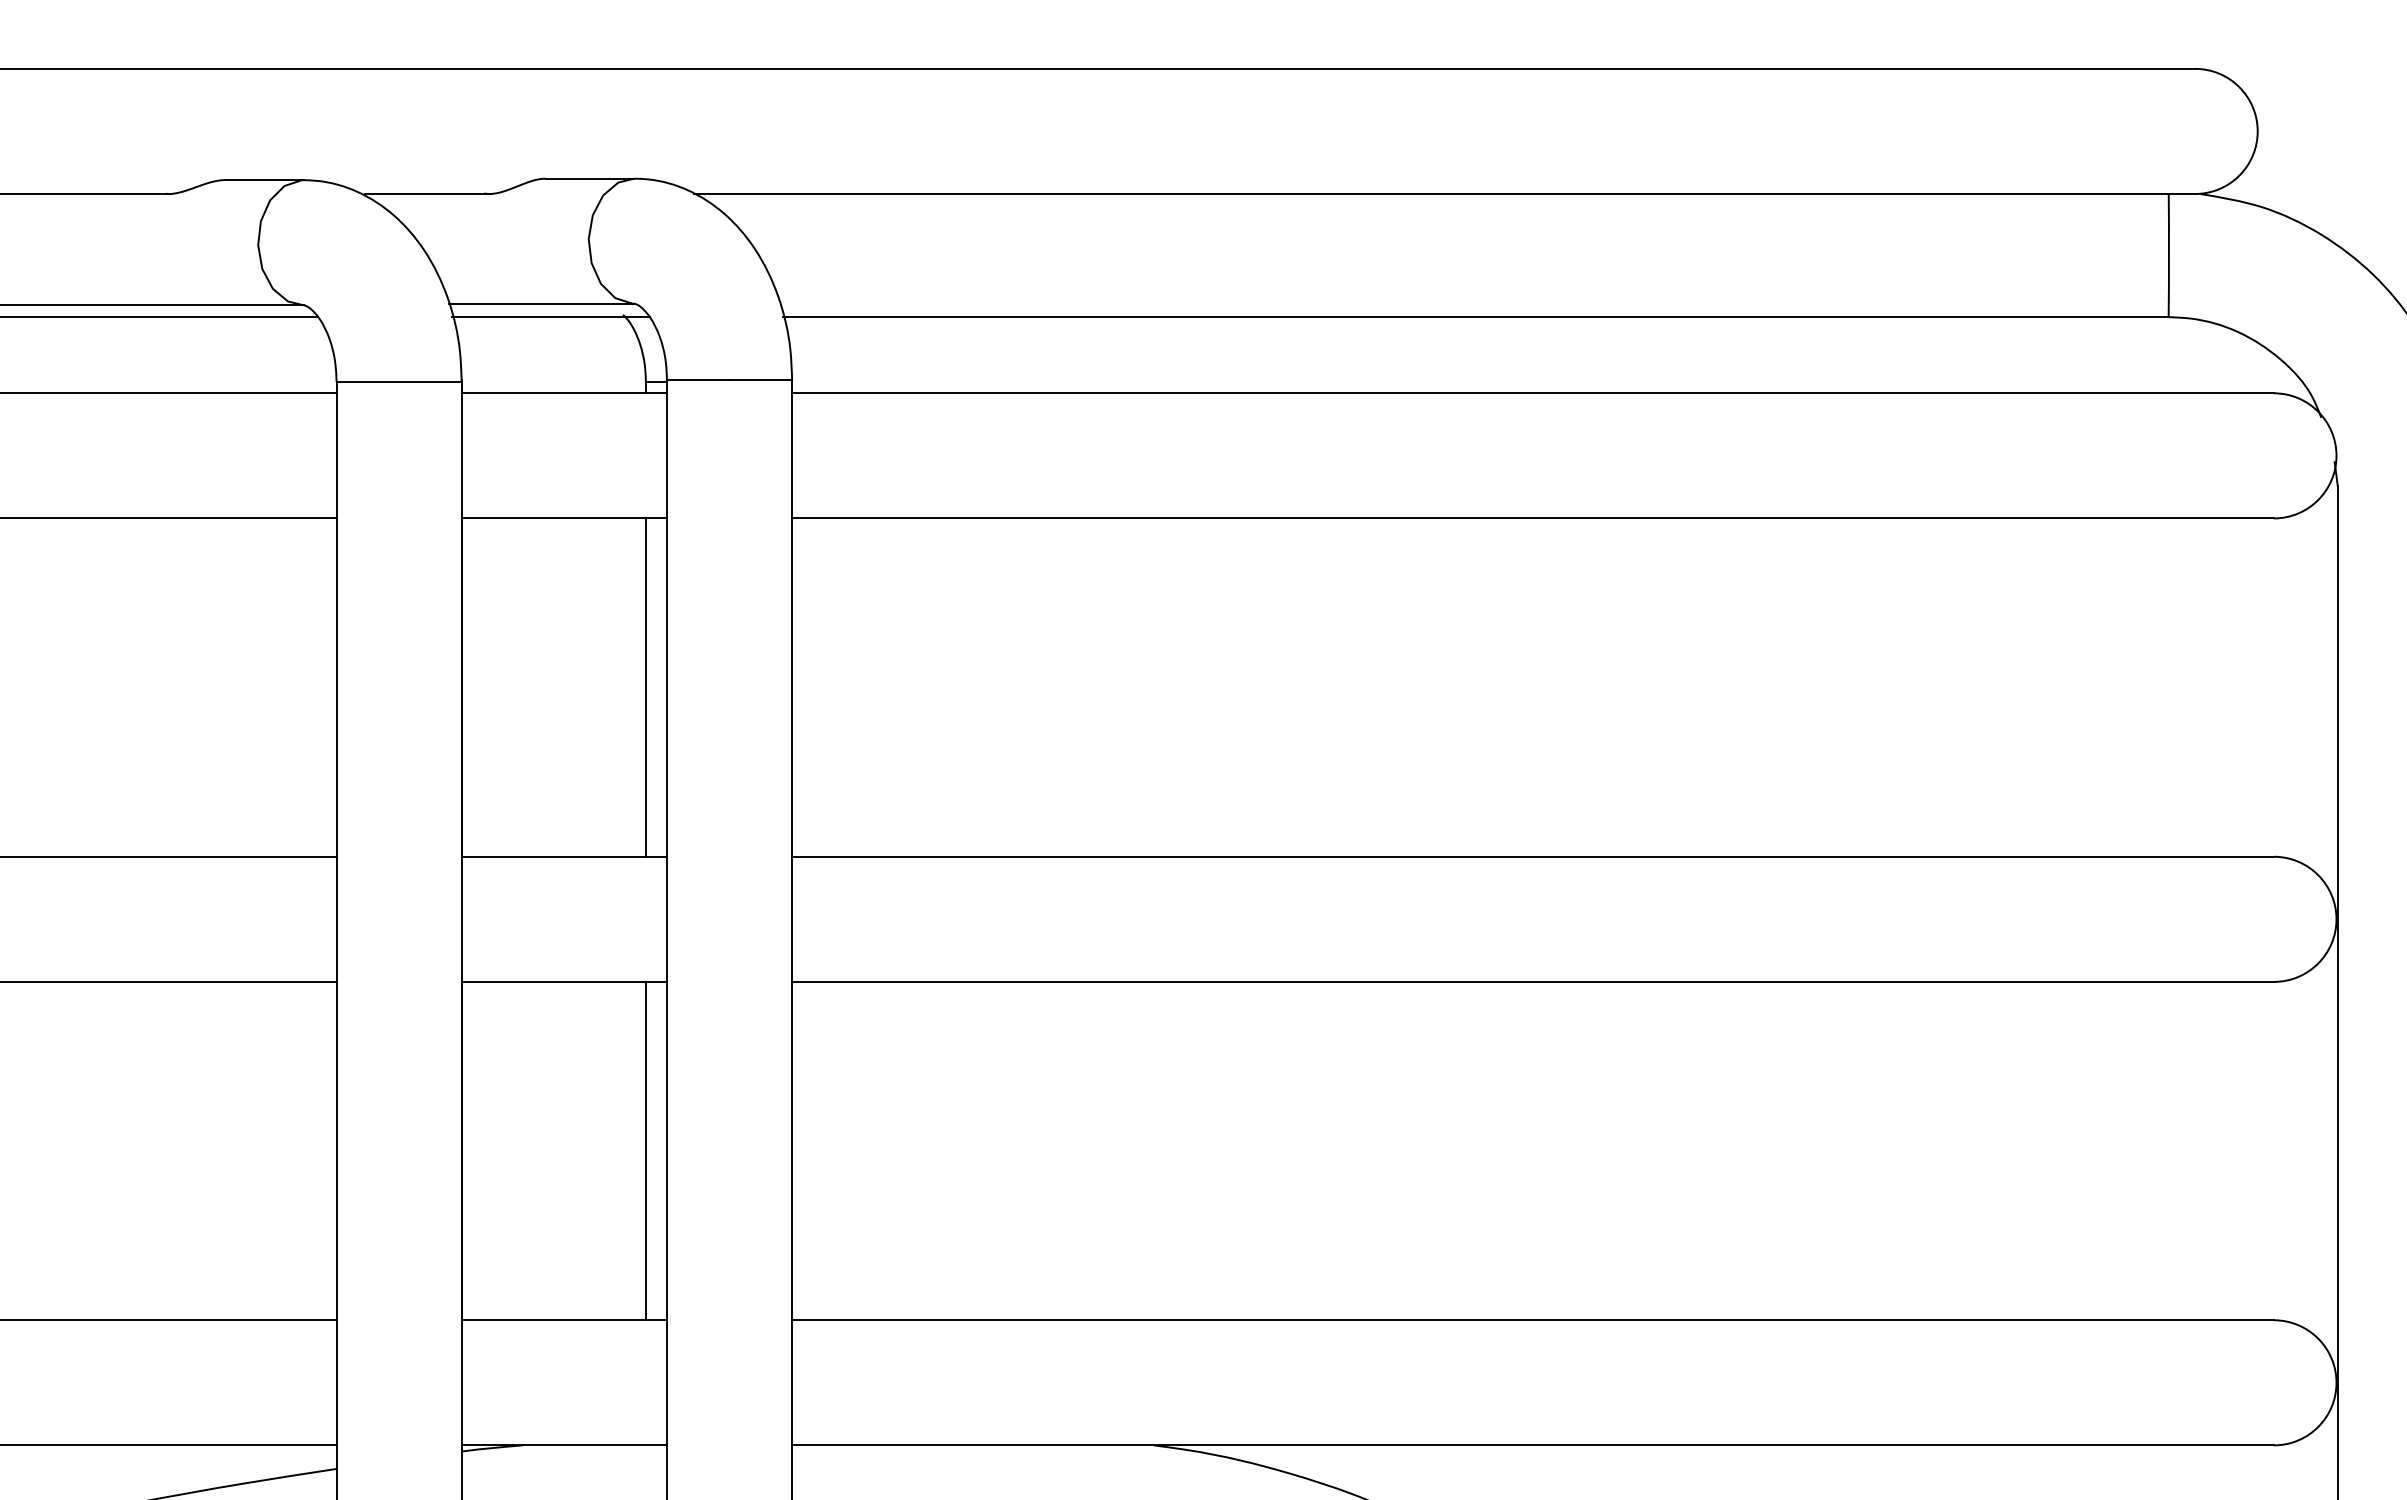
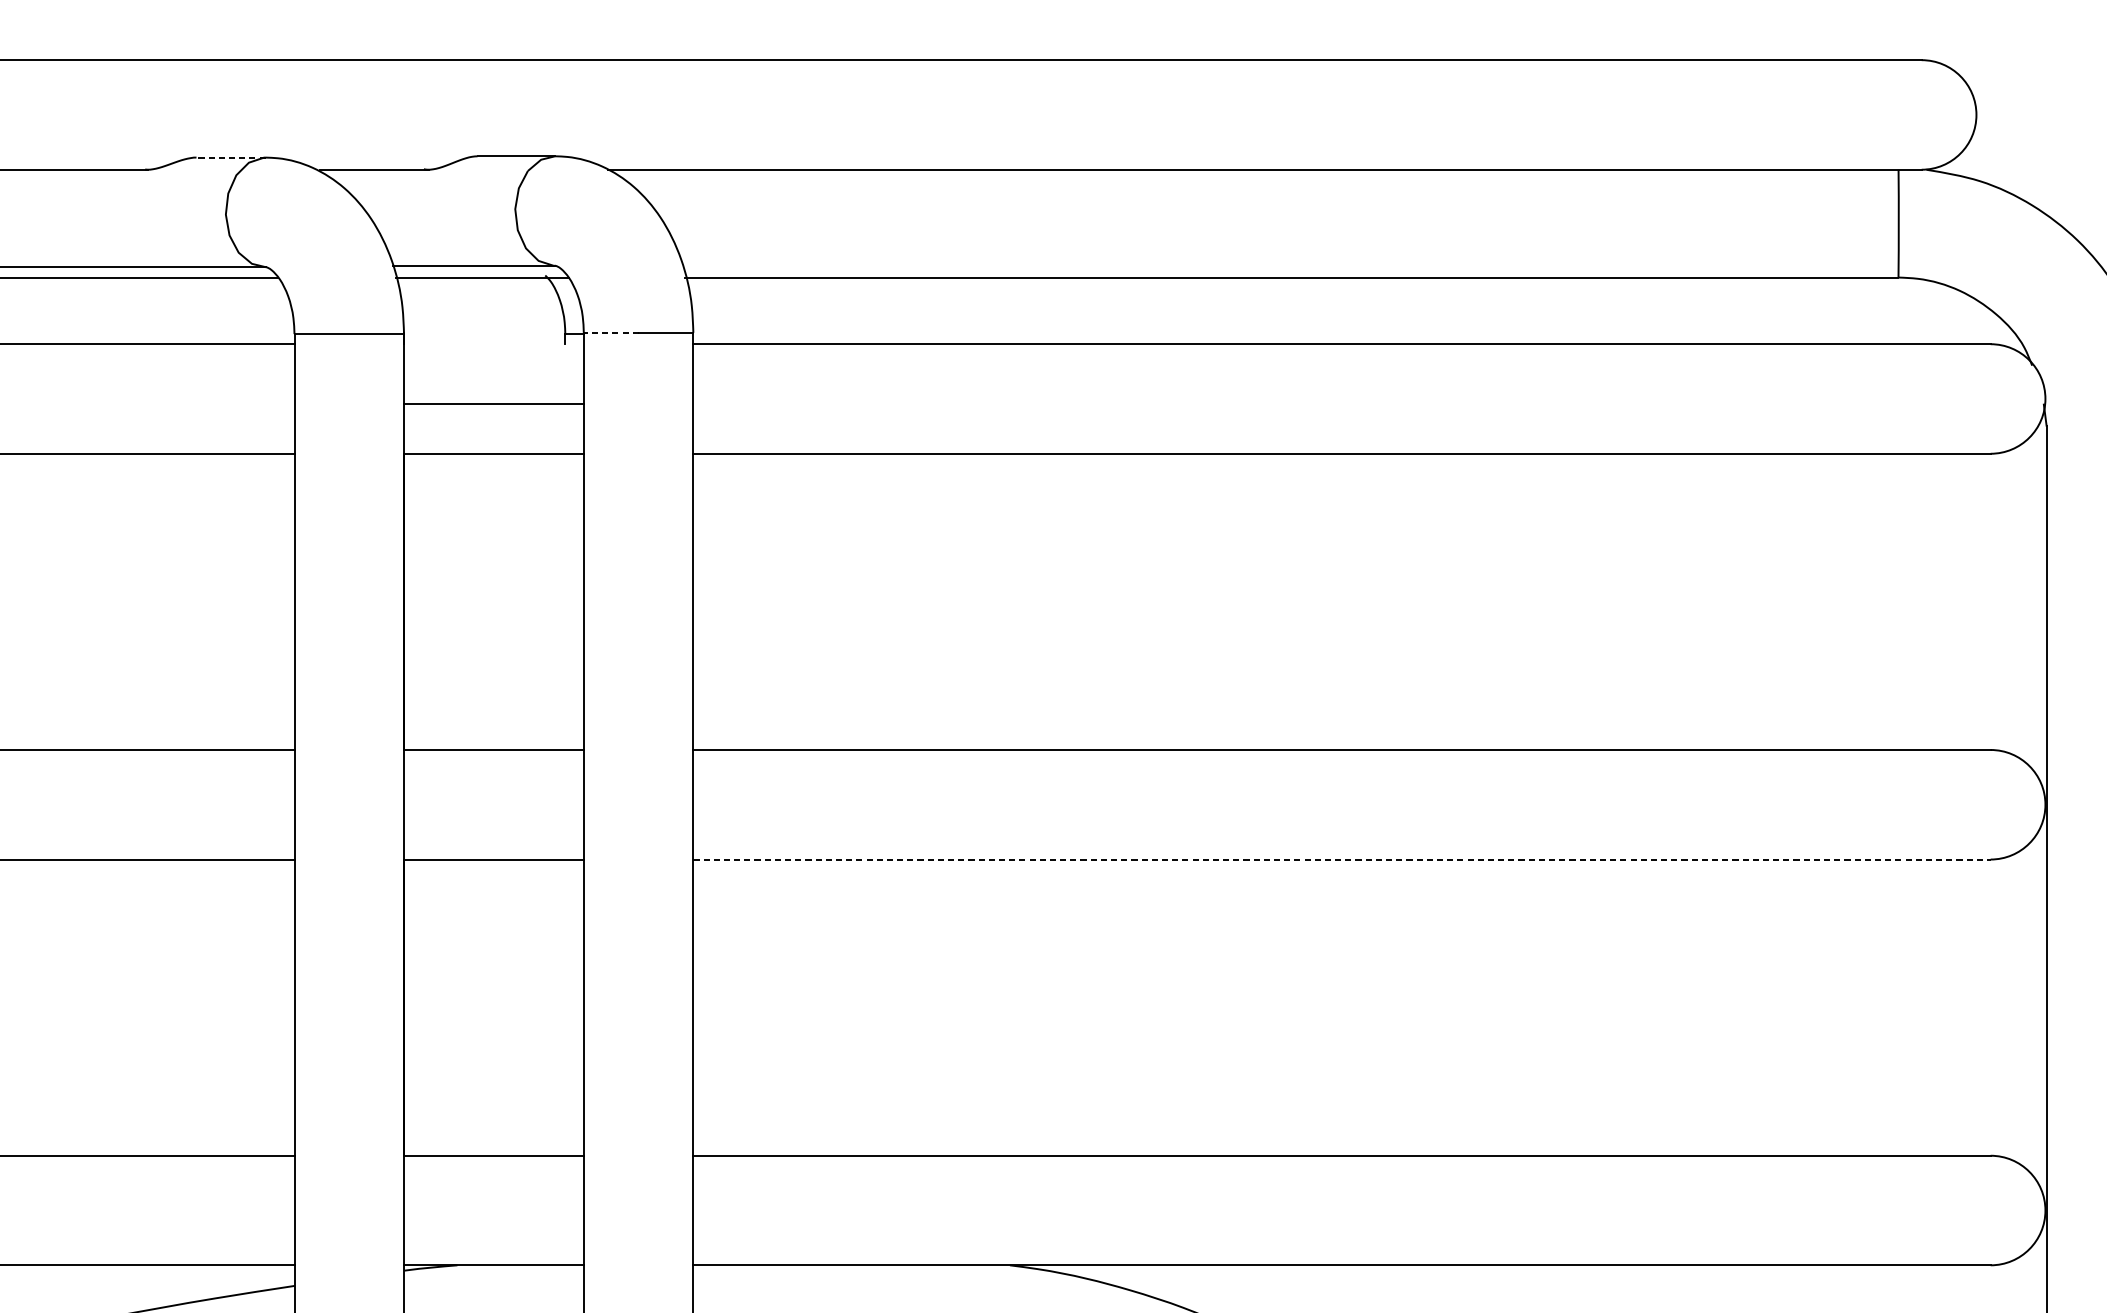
line: (263, 180) -> (230, 157), solid -> dashed
line: (697, 380) -> (610, 333), solid -> dashed
line: (564, 393) -> (494, 403), moved
line: (645, 687) -> (564, 601), removed
line: (1533, 981) -> (1342, 859), solid -> dashed
line: (645, 1150) -> (564, 1007), removed

